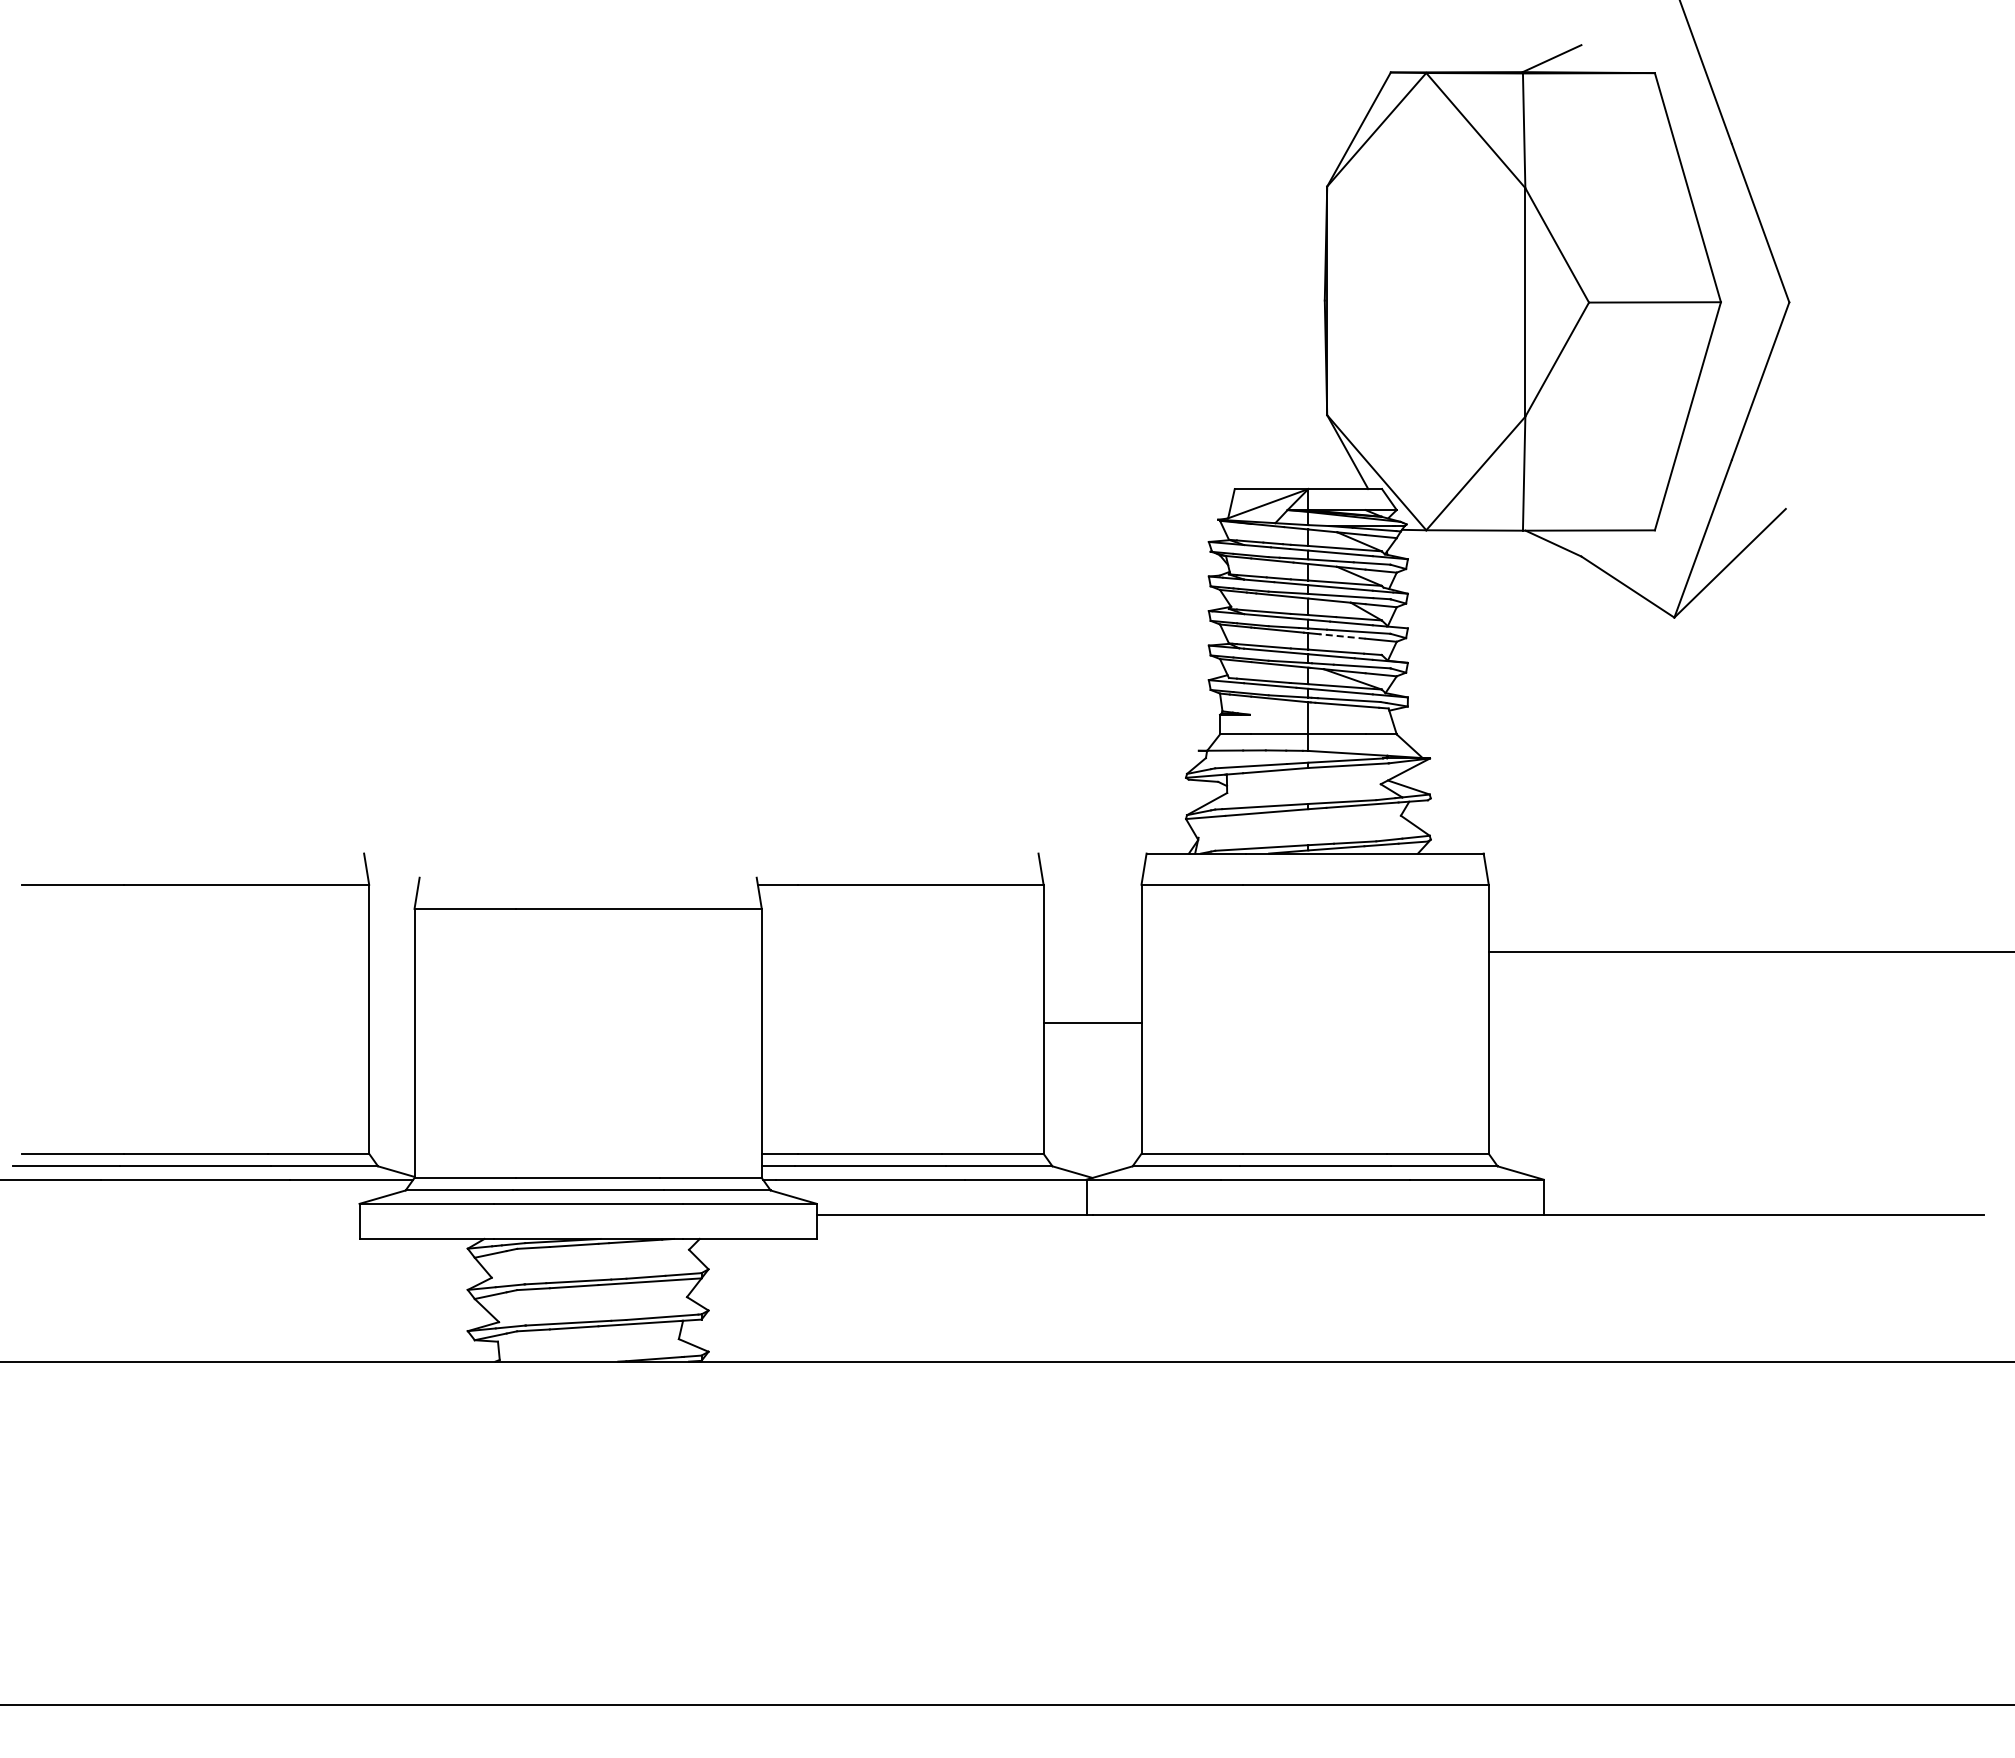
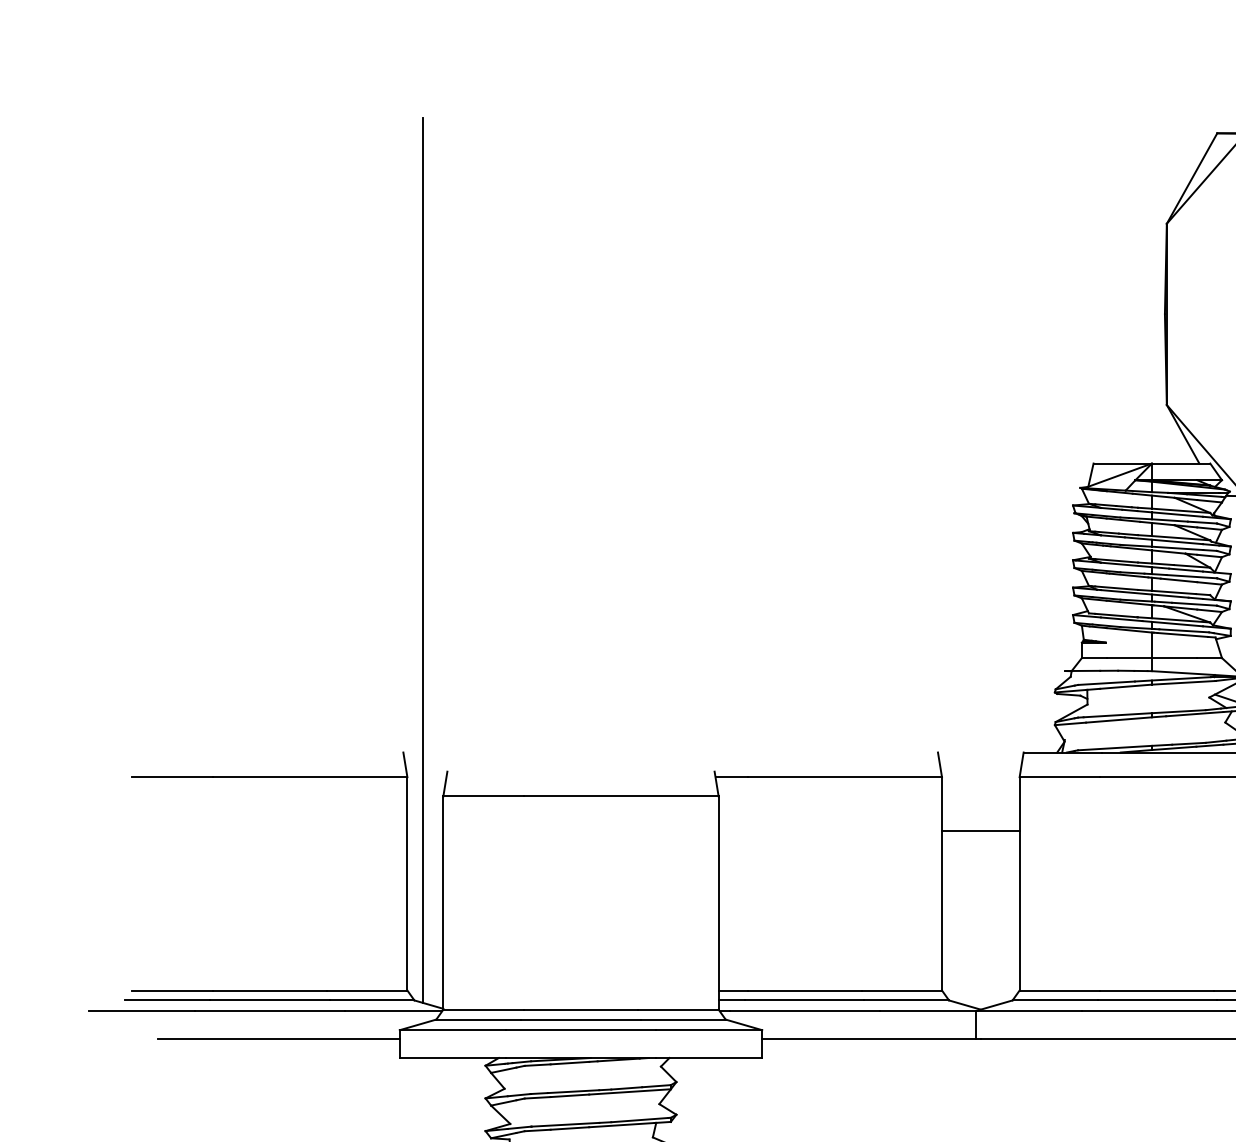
line: (388, 611) -> (422, 560), added
line: (1342, 636) -> (1178, 580), dashed -> solid
line: (1092, 1023) -> (980, 830), moved
line: (206, 1214) -> (278, 1038), added

